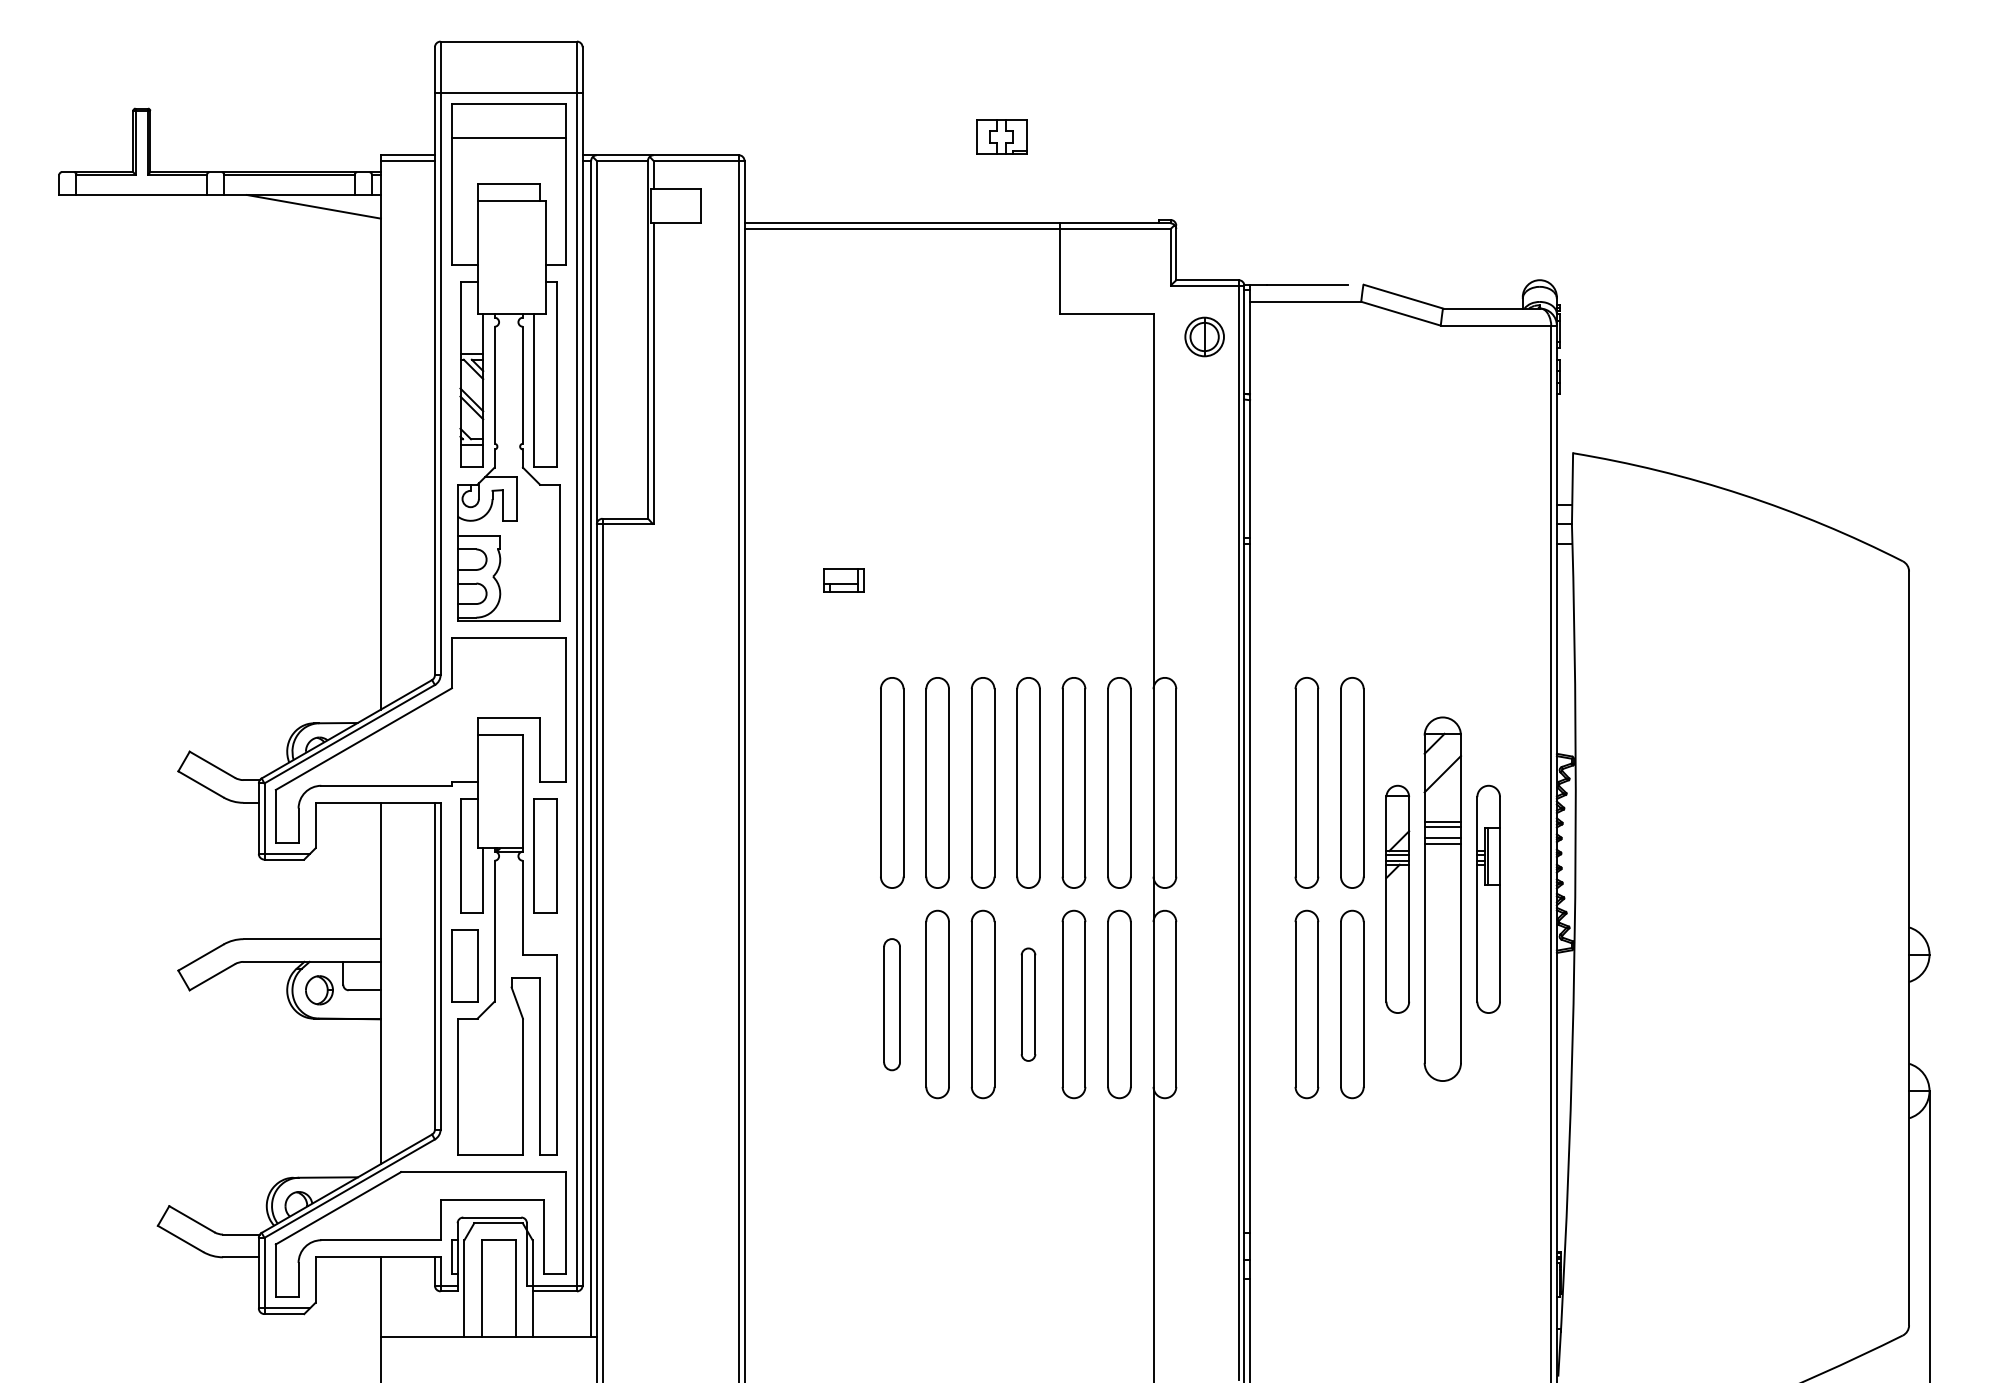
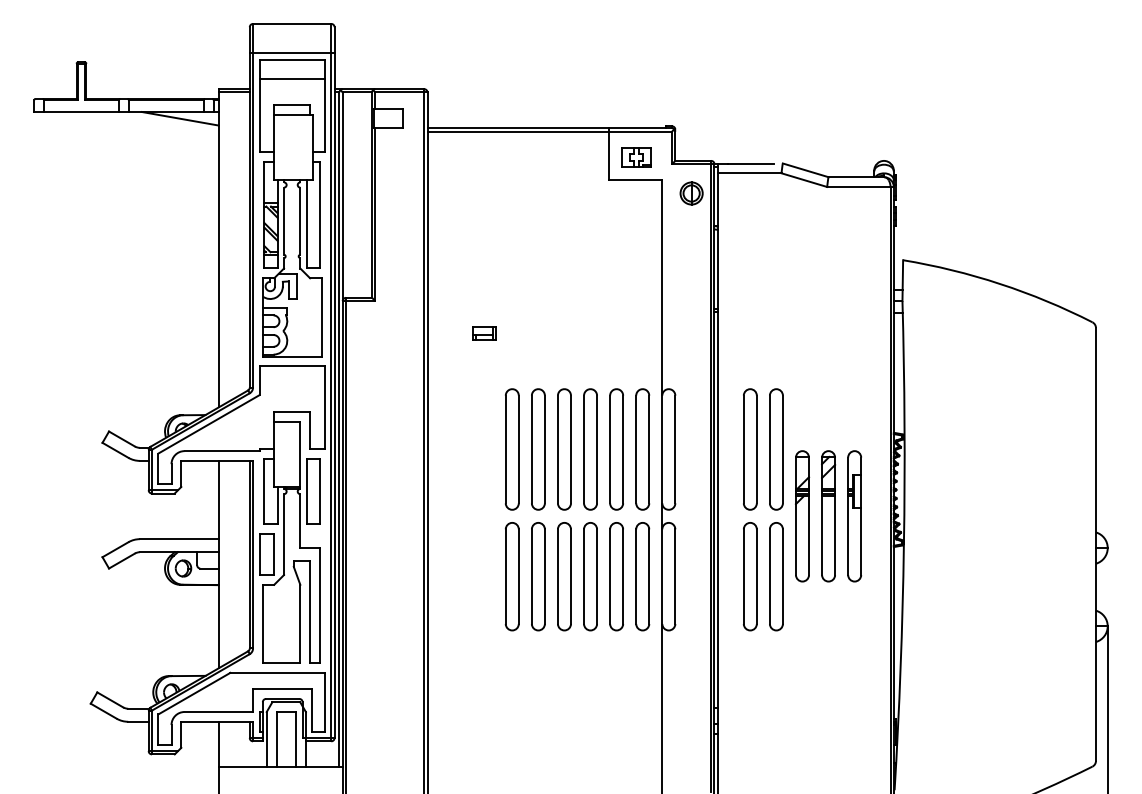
part: (1002, 136) -> (636, 157), moved
part: (1443, 899) -> (828, 516), size x0.62
part: (890, 1004) -> (511, 576), size x1.43
part: (1028, 1004) -> (590, 576), size x1.67

